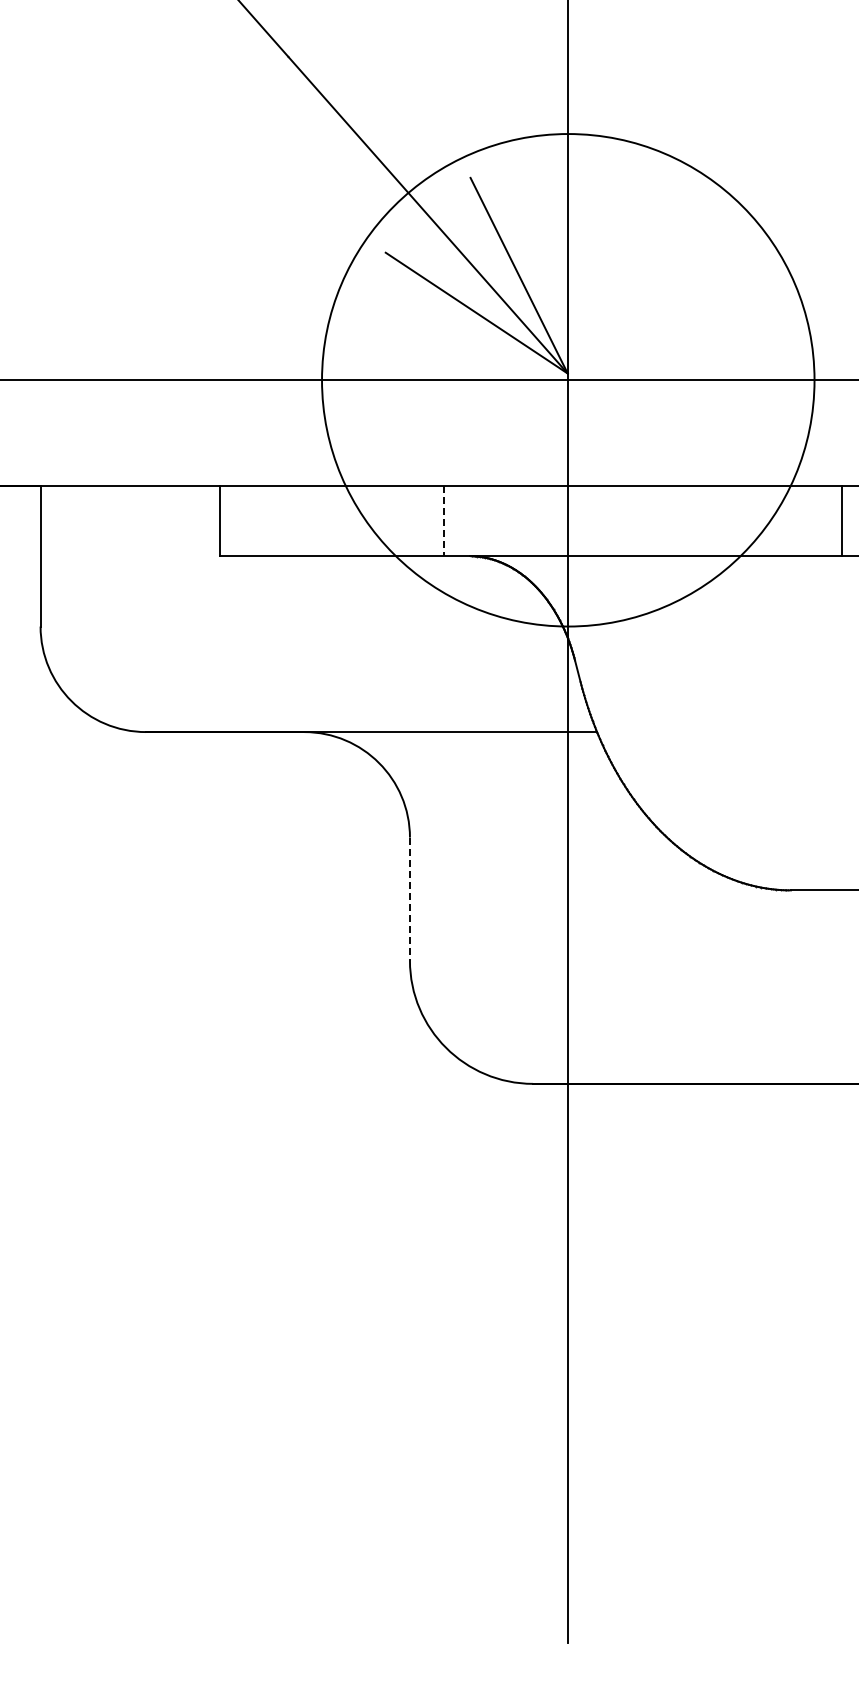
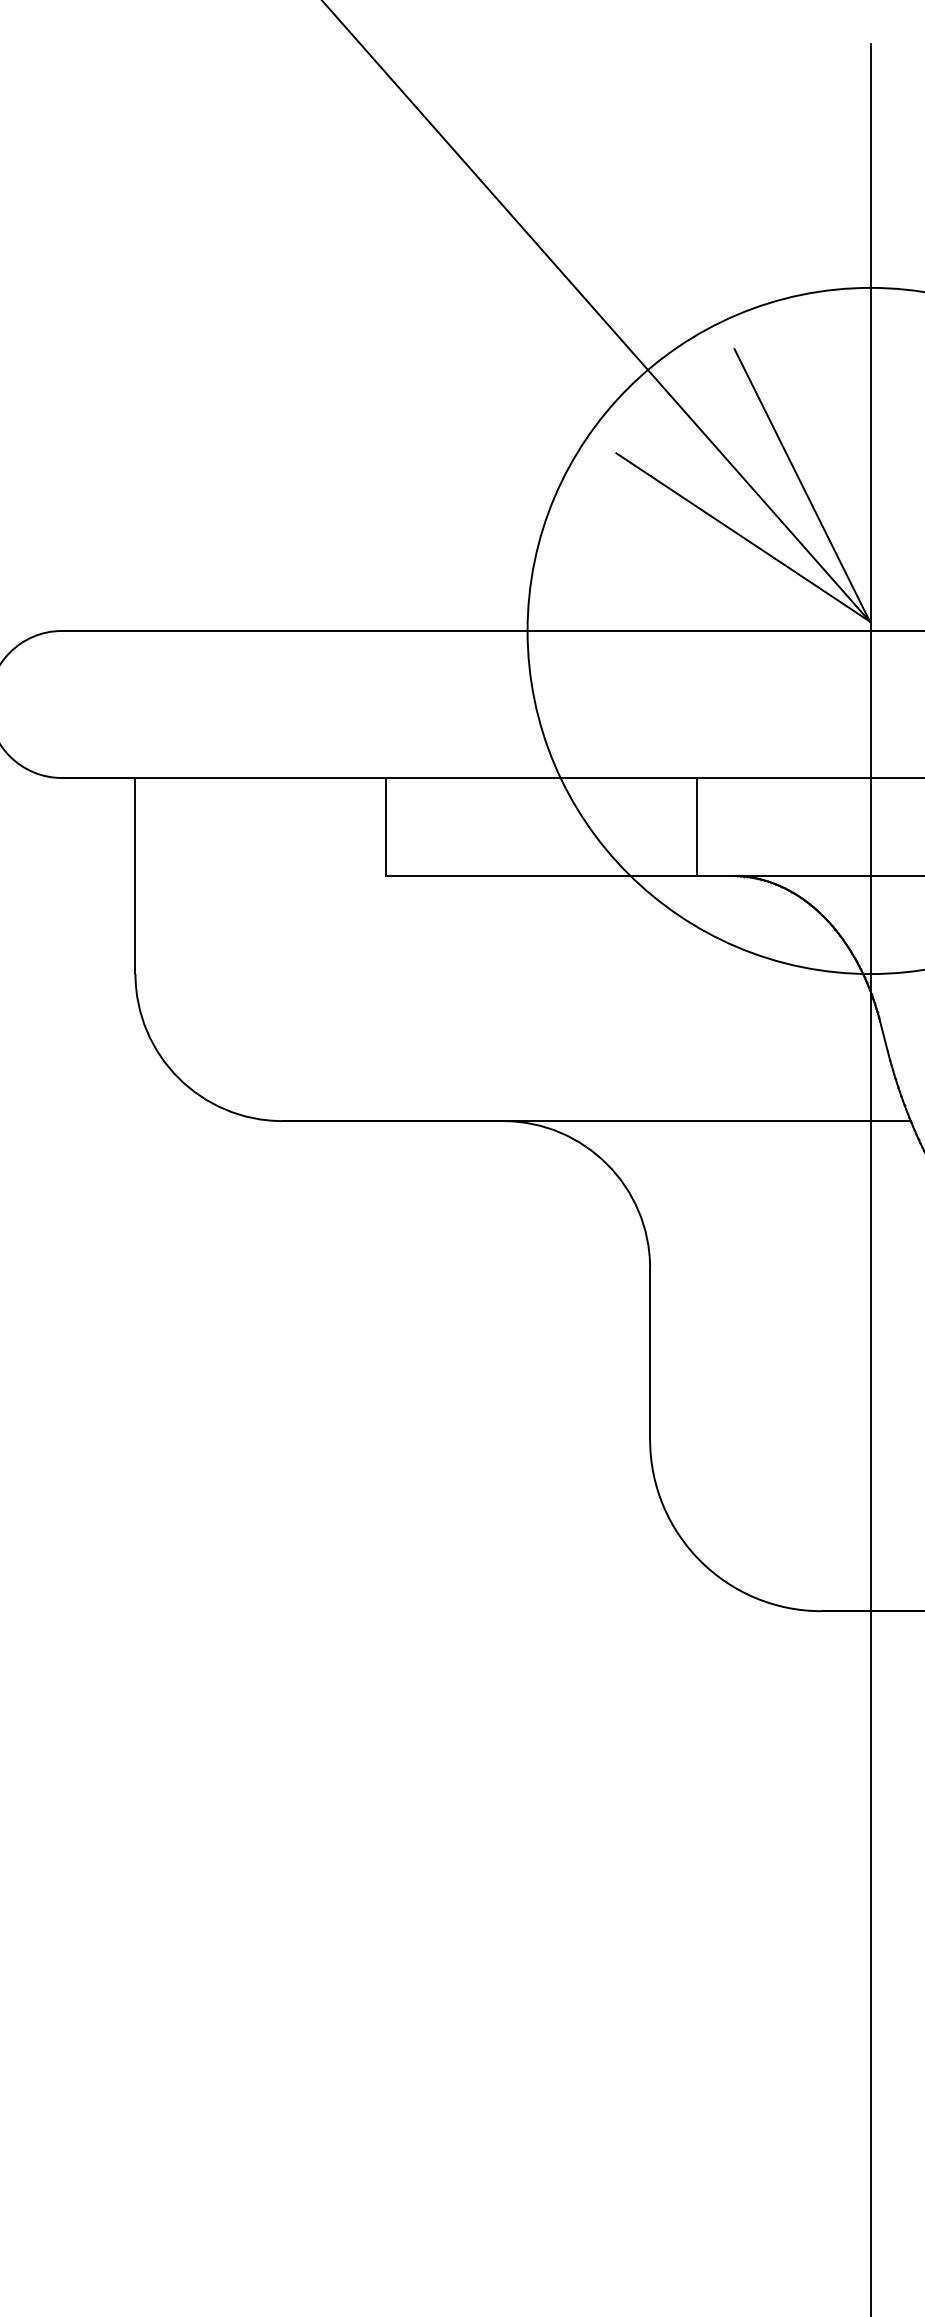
line: (443, 521) -> (696, 827), dashed -> solid
line: (409, 899) -> (649, 1354), dashed -> solid

